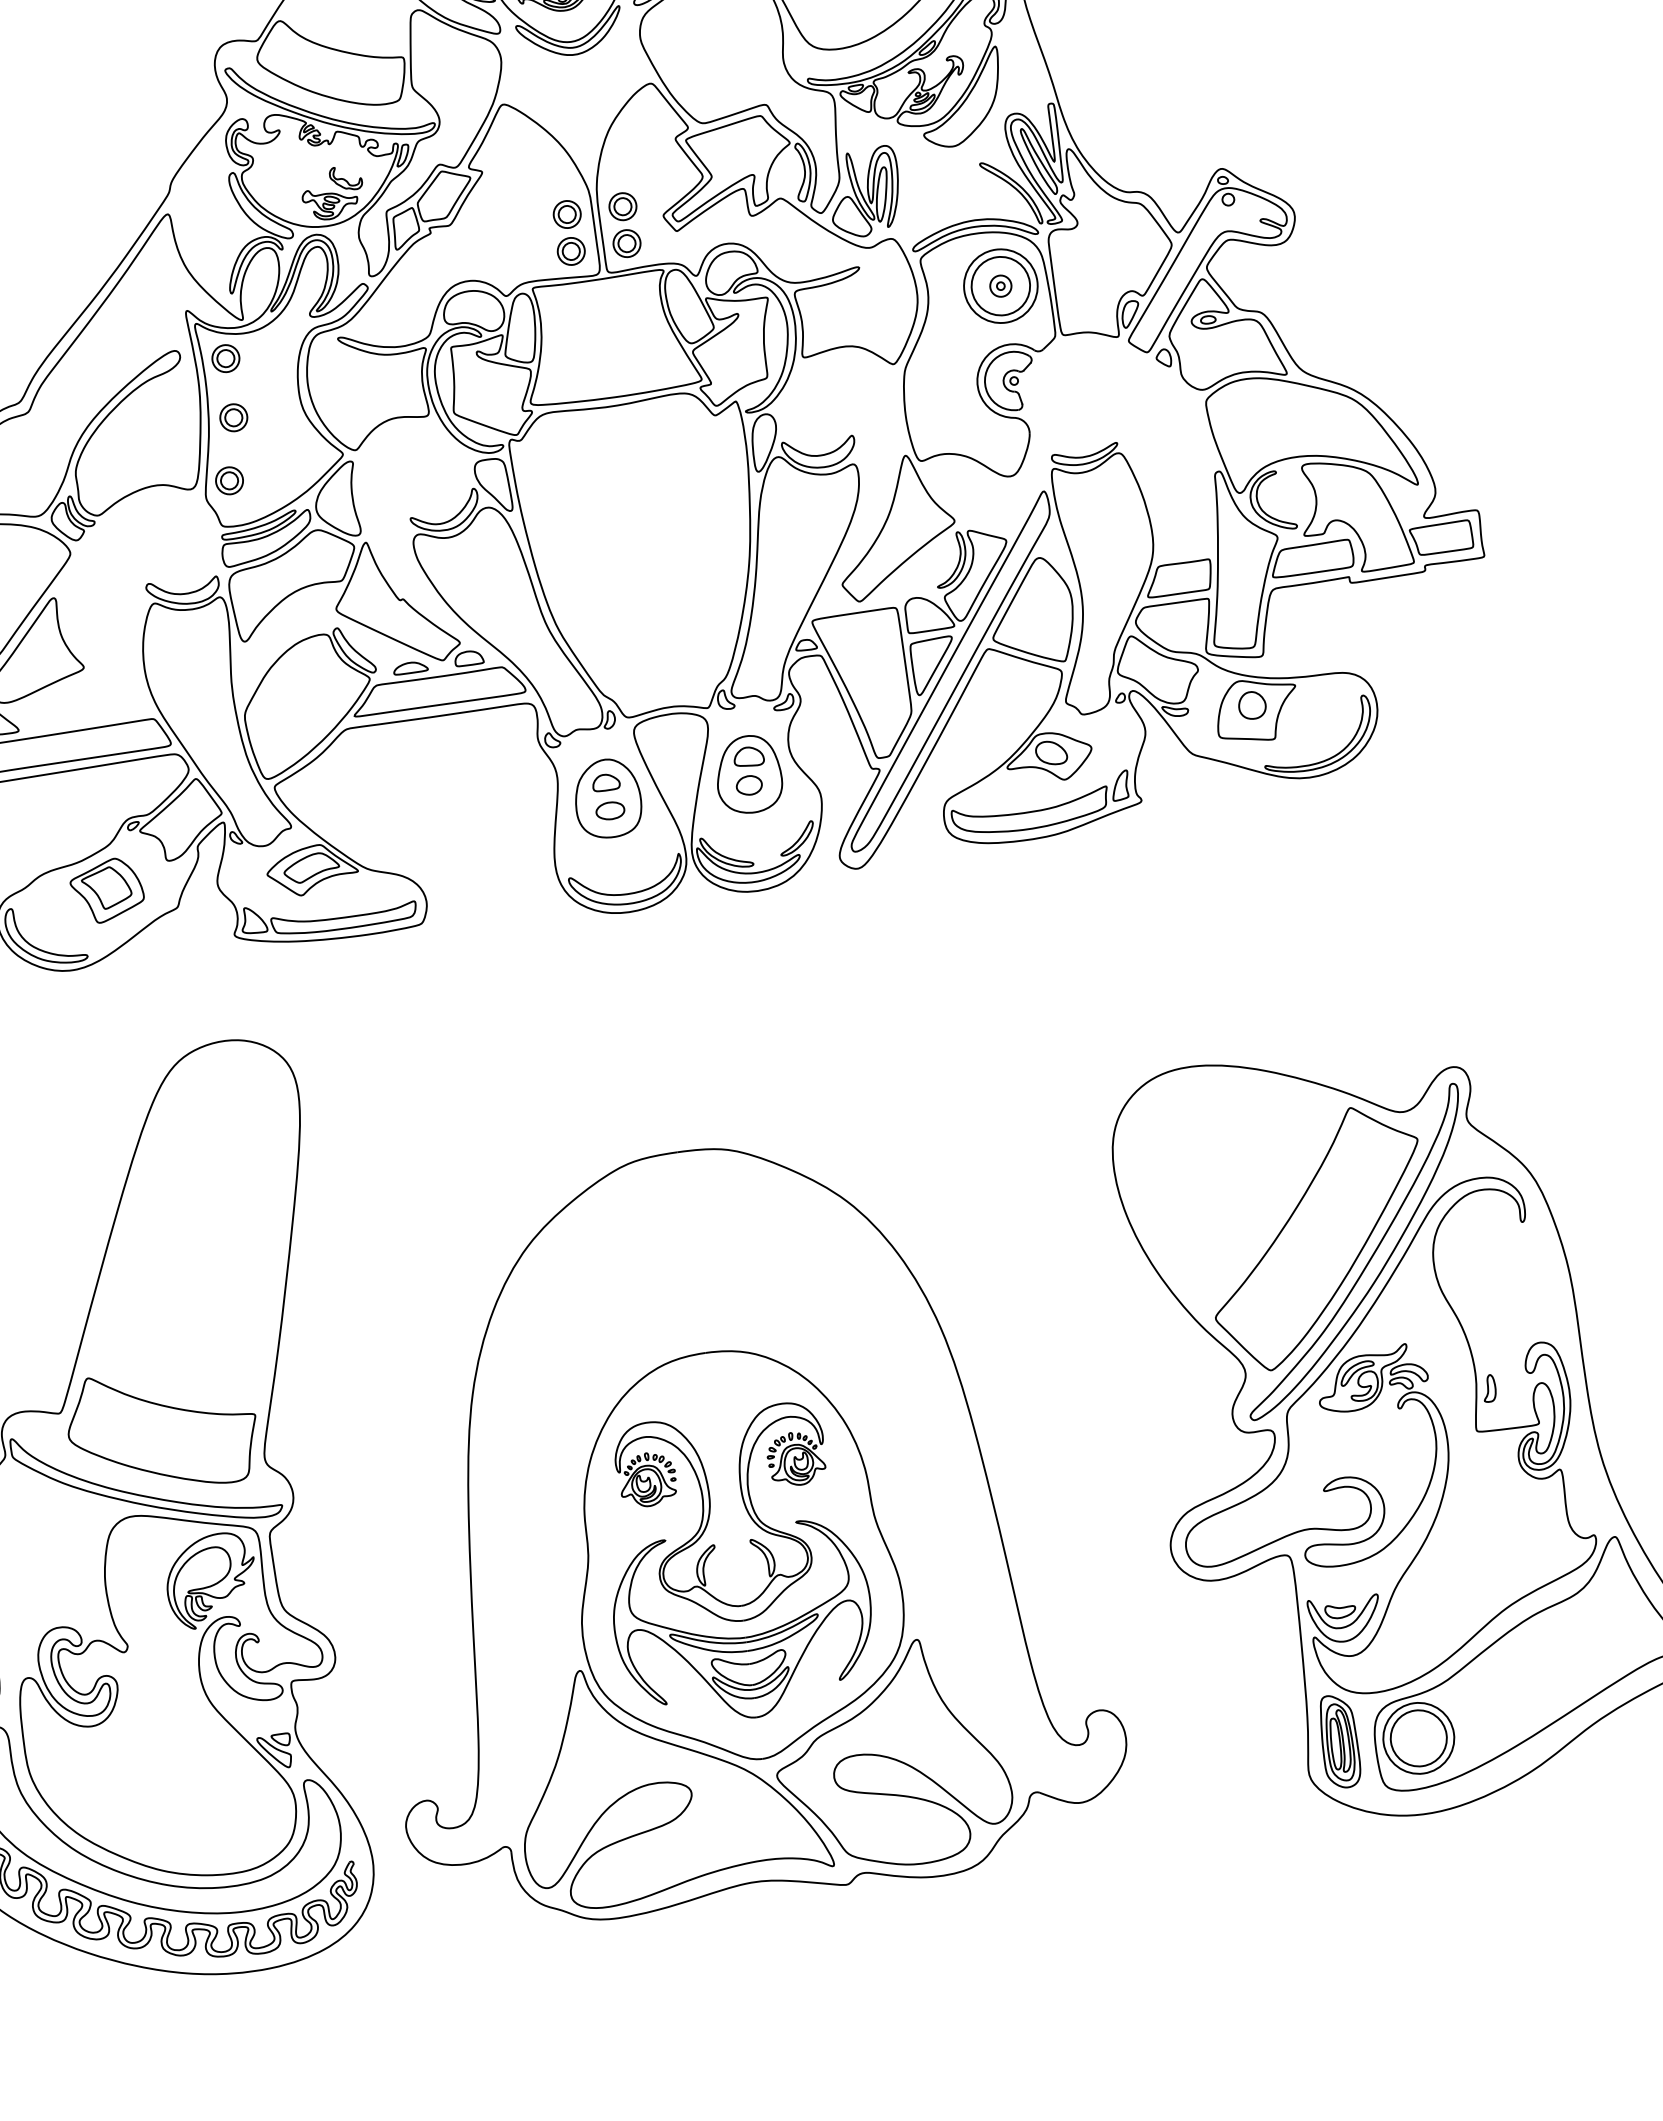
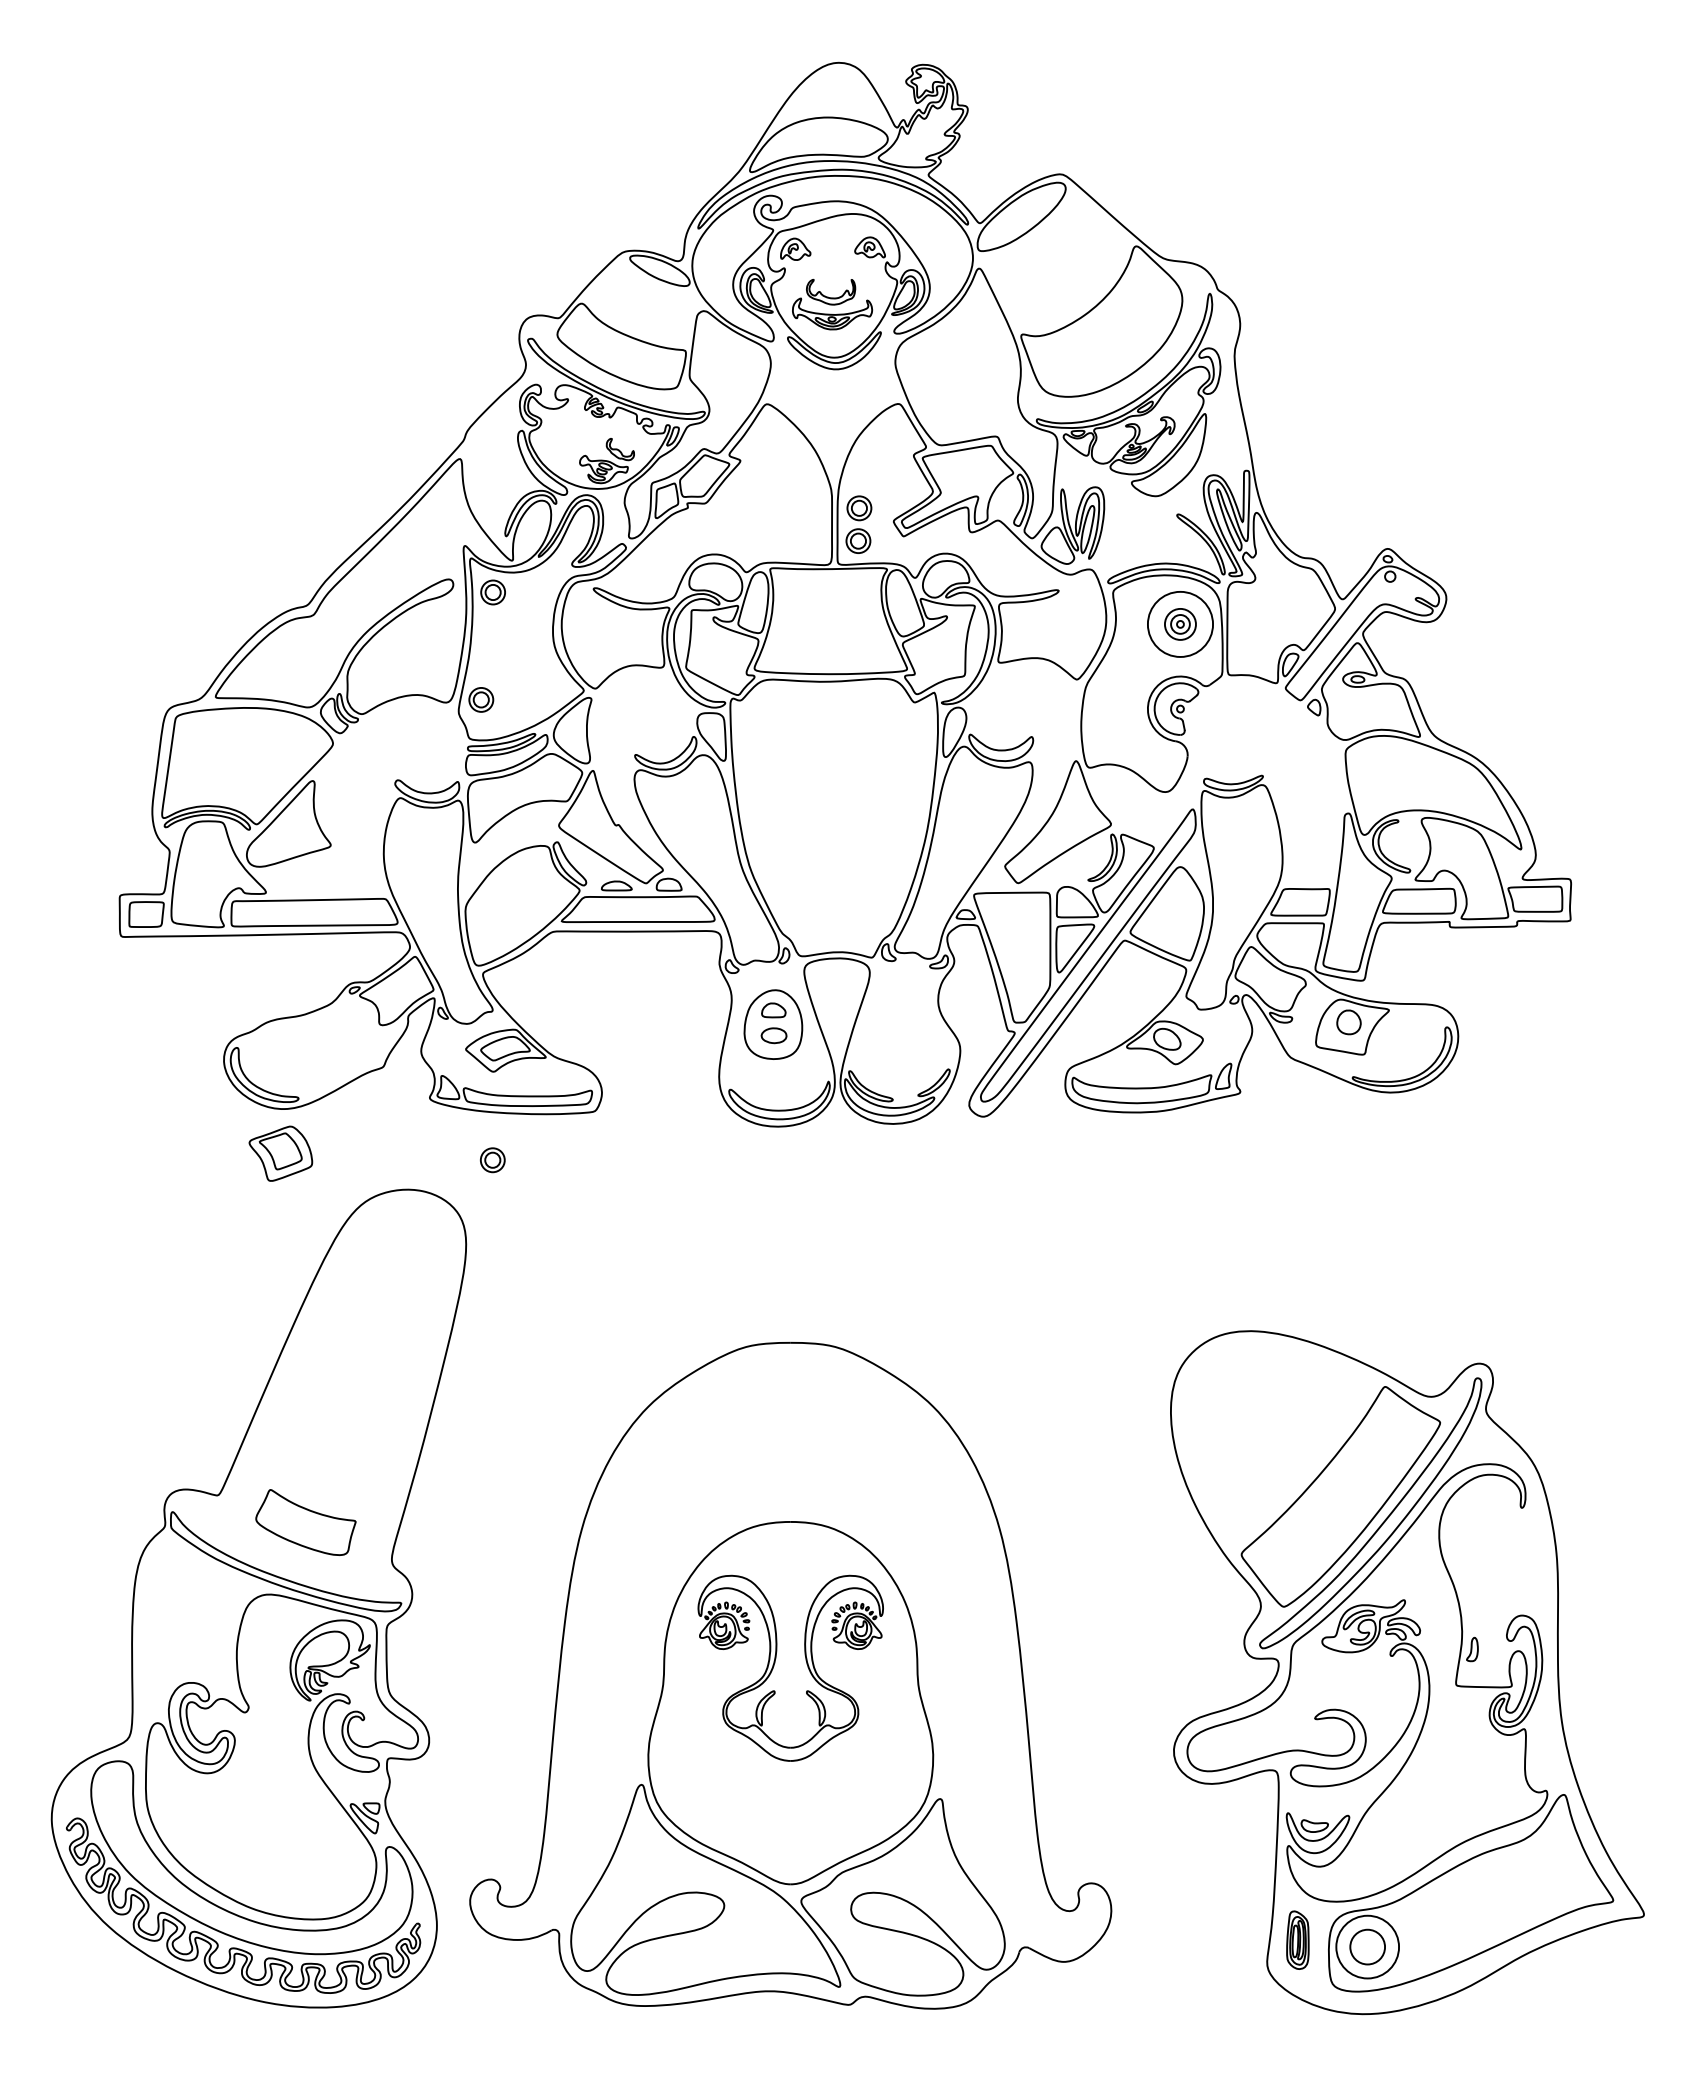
part: (568, 232) -> (808, 524), removed
circle: (1000, 286) -> (1180, 624), size x0.6
part: (233, 418) -> (492, 1160), moved
part: (748, 774) -> (899, 1020), removed
part: (106, 890) -> (280, 1153), moved
part: (162, 1429) -> (305, 1522), size x0.6
part: (745, 1637) -> (790, 1775), removed
circle: (1418, 1737) -> (1367, 1946), size x0.7
part: (1339, 1742) -> (1297, 1940), size x0.7

